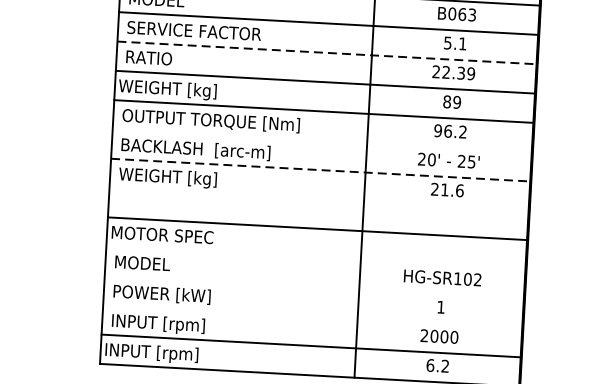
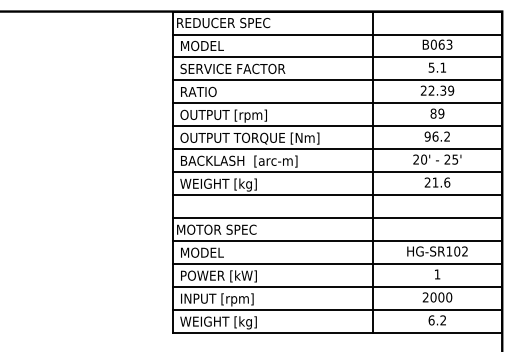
line: (328, 52) -> (338, 80), dashed -> solid
text: (176, 89) -> (221, 115), WEIGHT [kg] -> OUTPUT [rpm]
line: (322, 140) -> (337, 149), added
line: (321, 170) -> (338, 172), dashed -> solid
line: (318, 199) -> (337, 195), added
line: (315, 258) -> (337, 241), added
line: (314, 287) -> (337, 264), added
line: (312, 317) -> (337, 287), added
text: (155, 353) -> (216, 322), INPUT [rpm] -> WEIGHT [kg]

